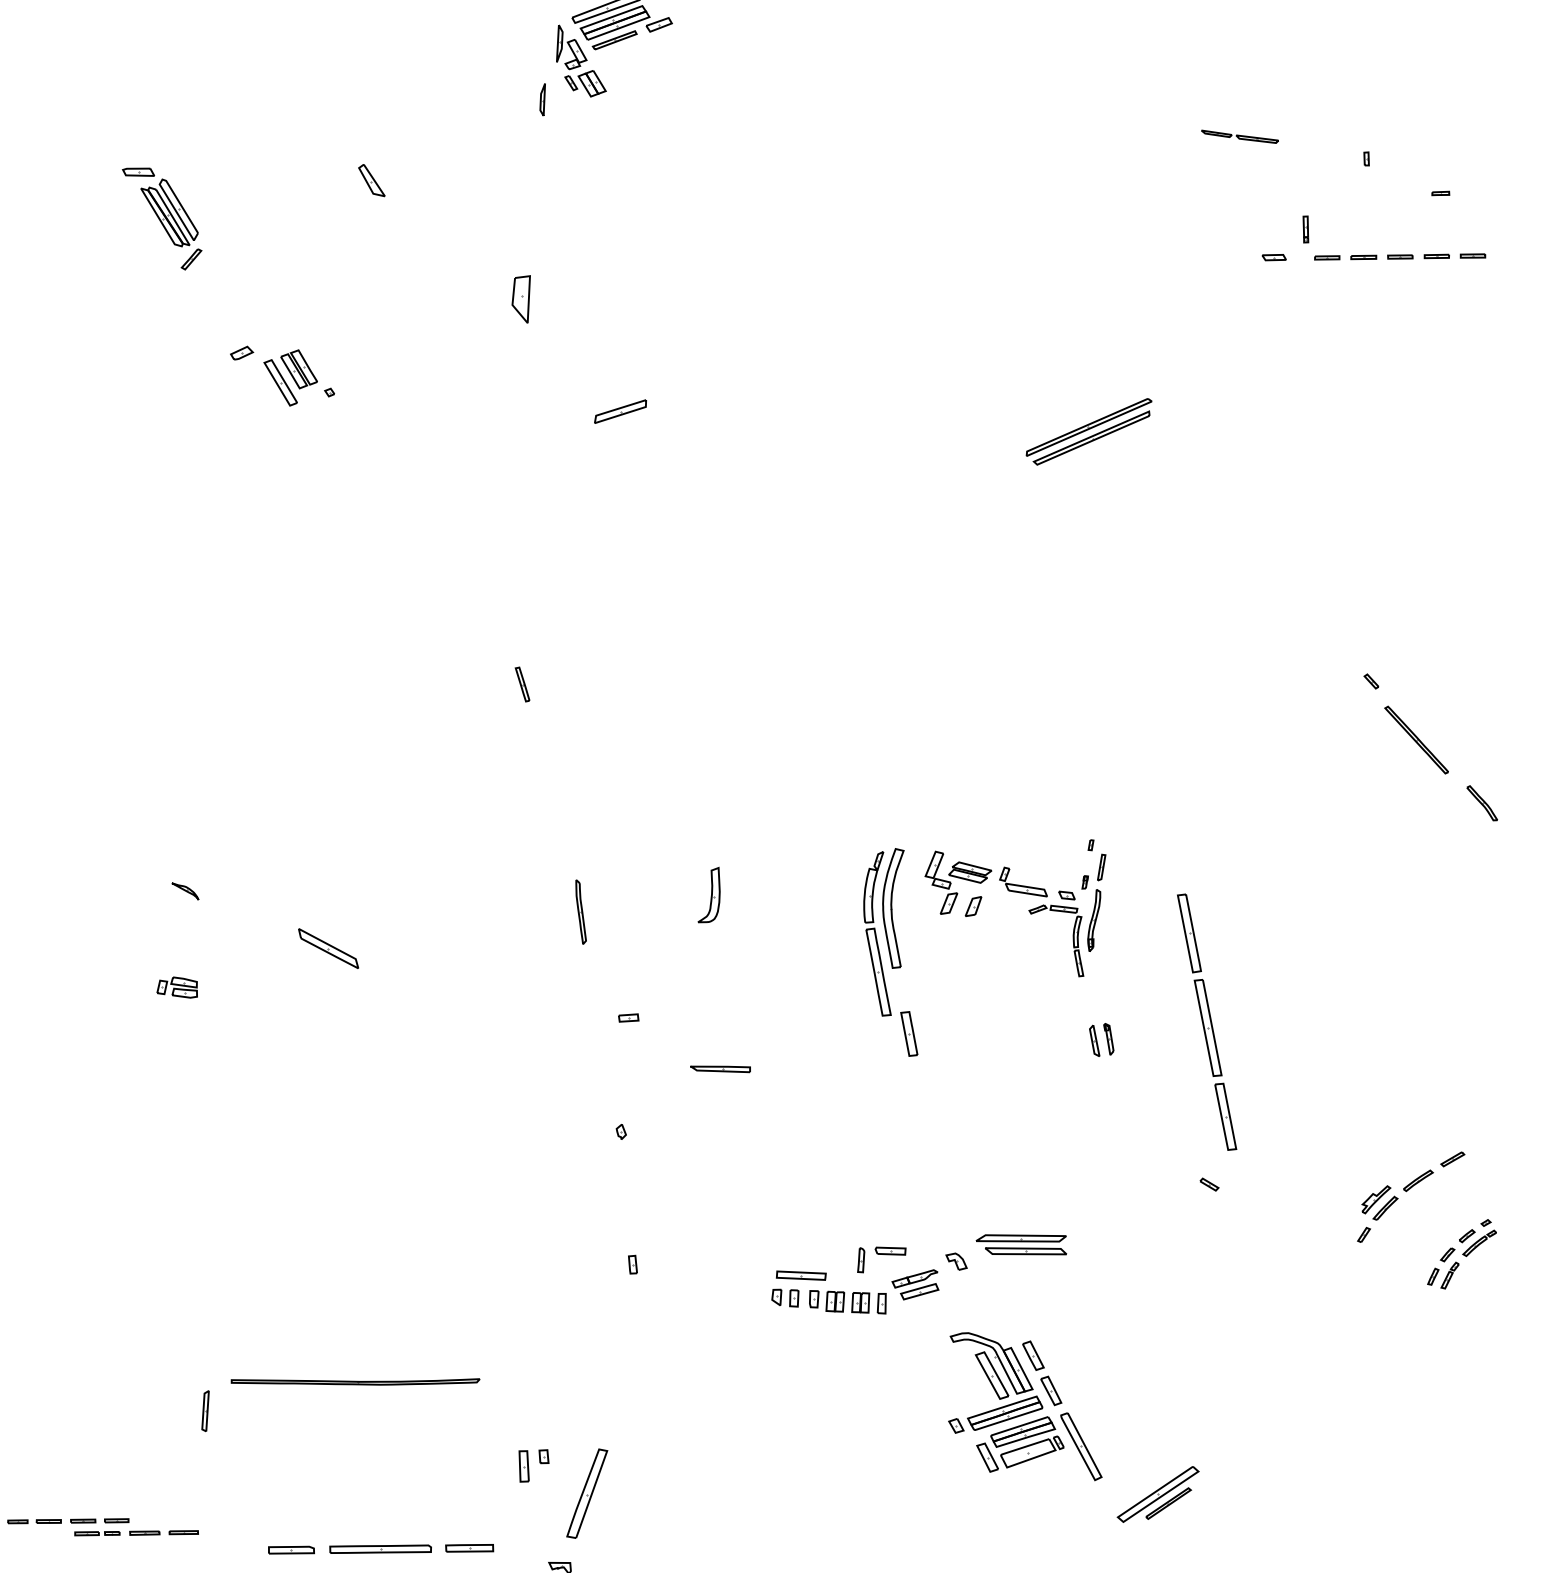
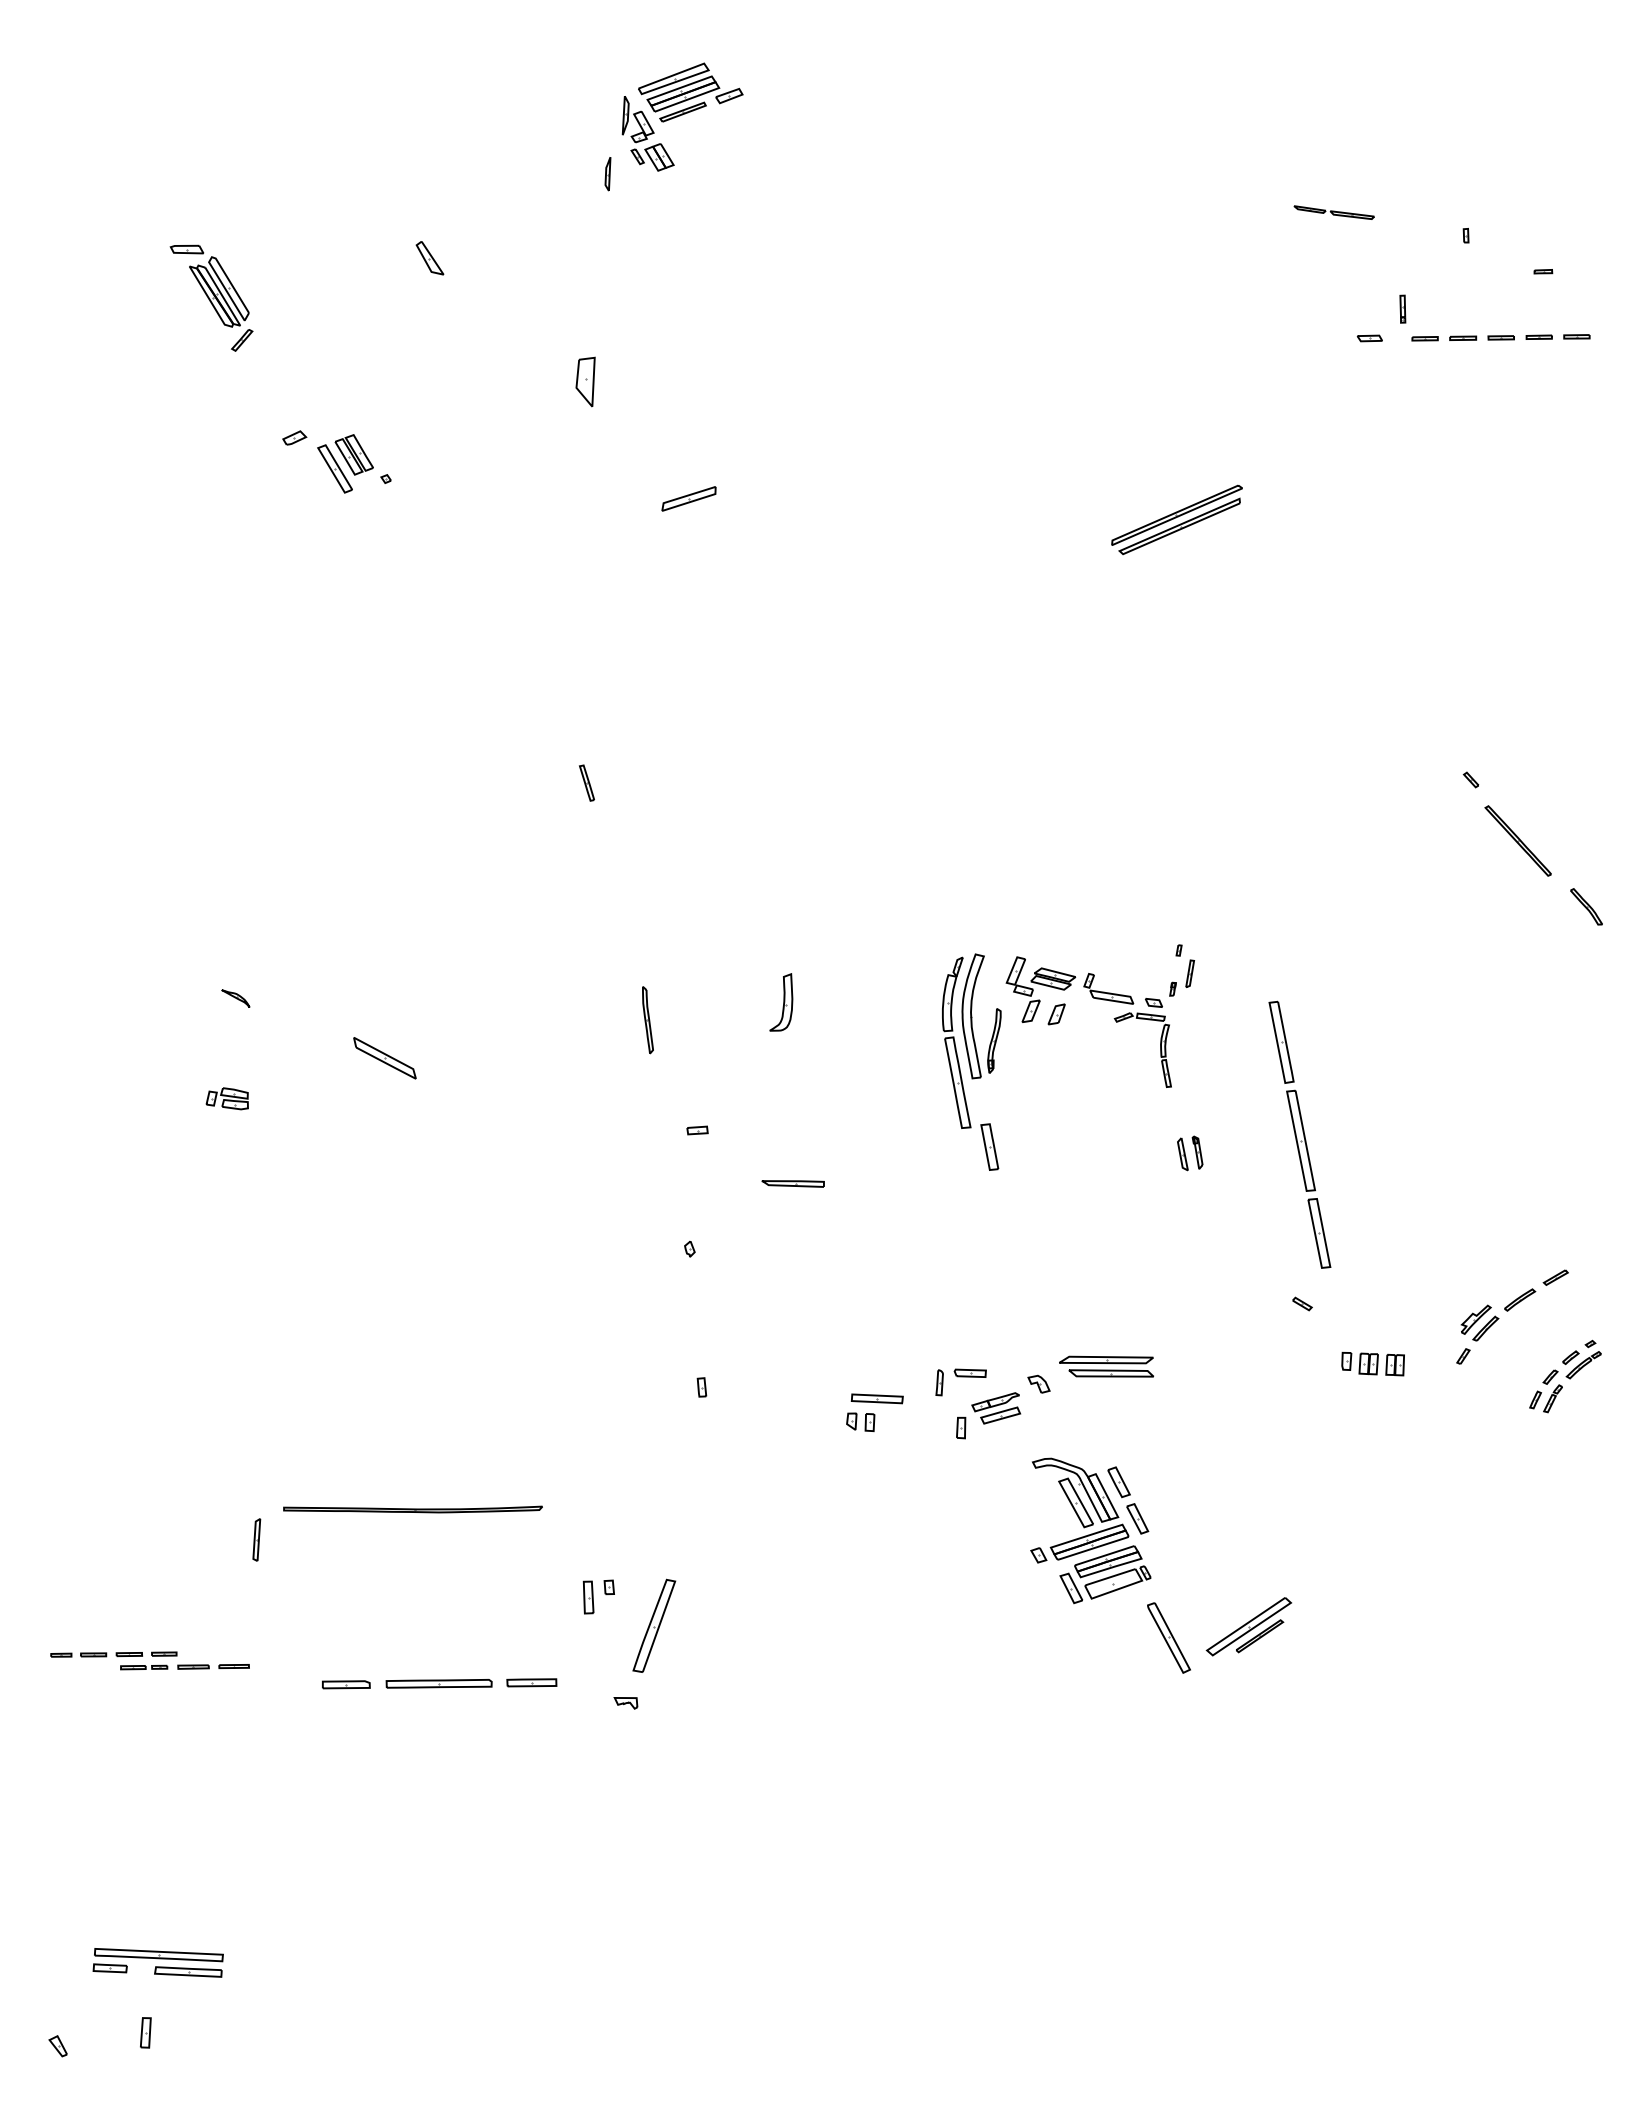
part: (1094, 920) -> (994, 1040), moved
part: (838, 1301) -> (1372, 1363), moved
part: (1080, 1446) -> (1168, 1637), moved

